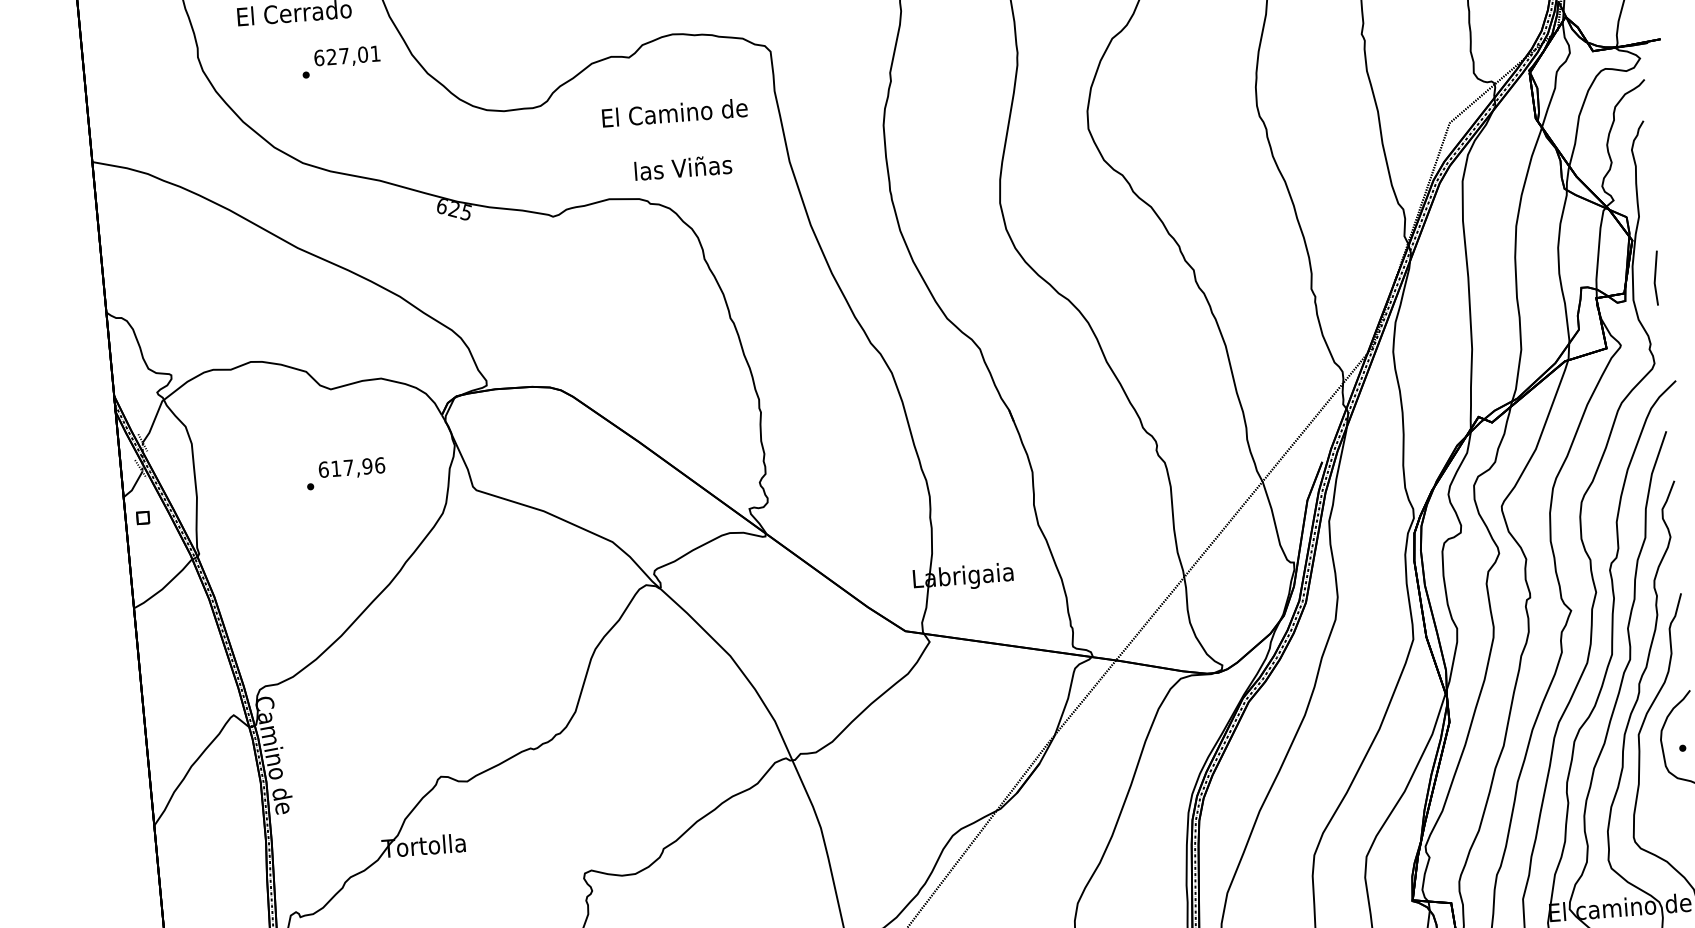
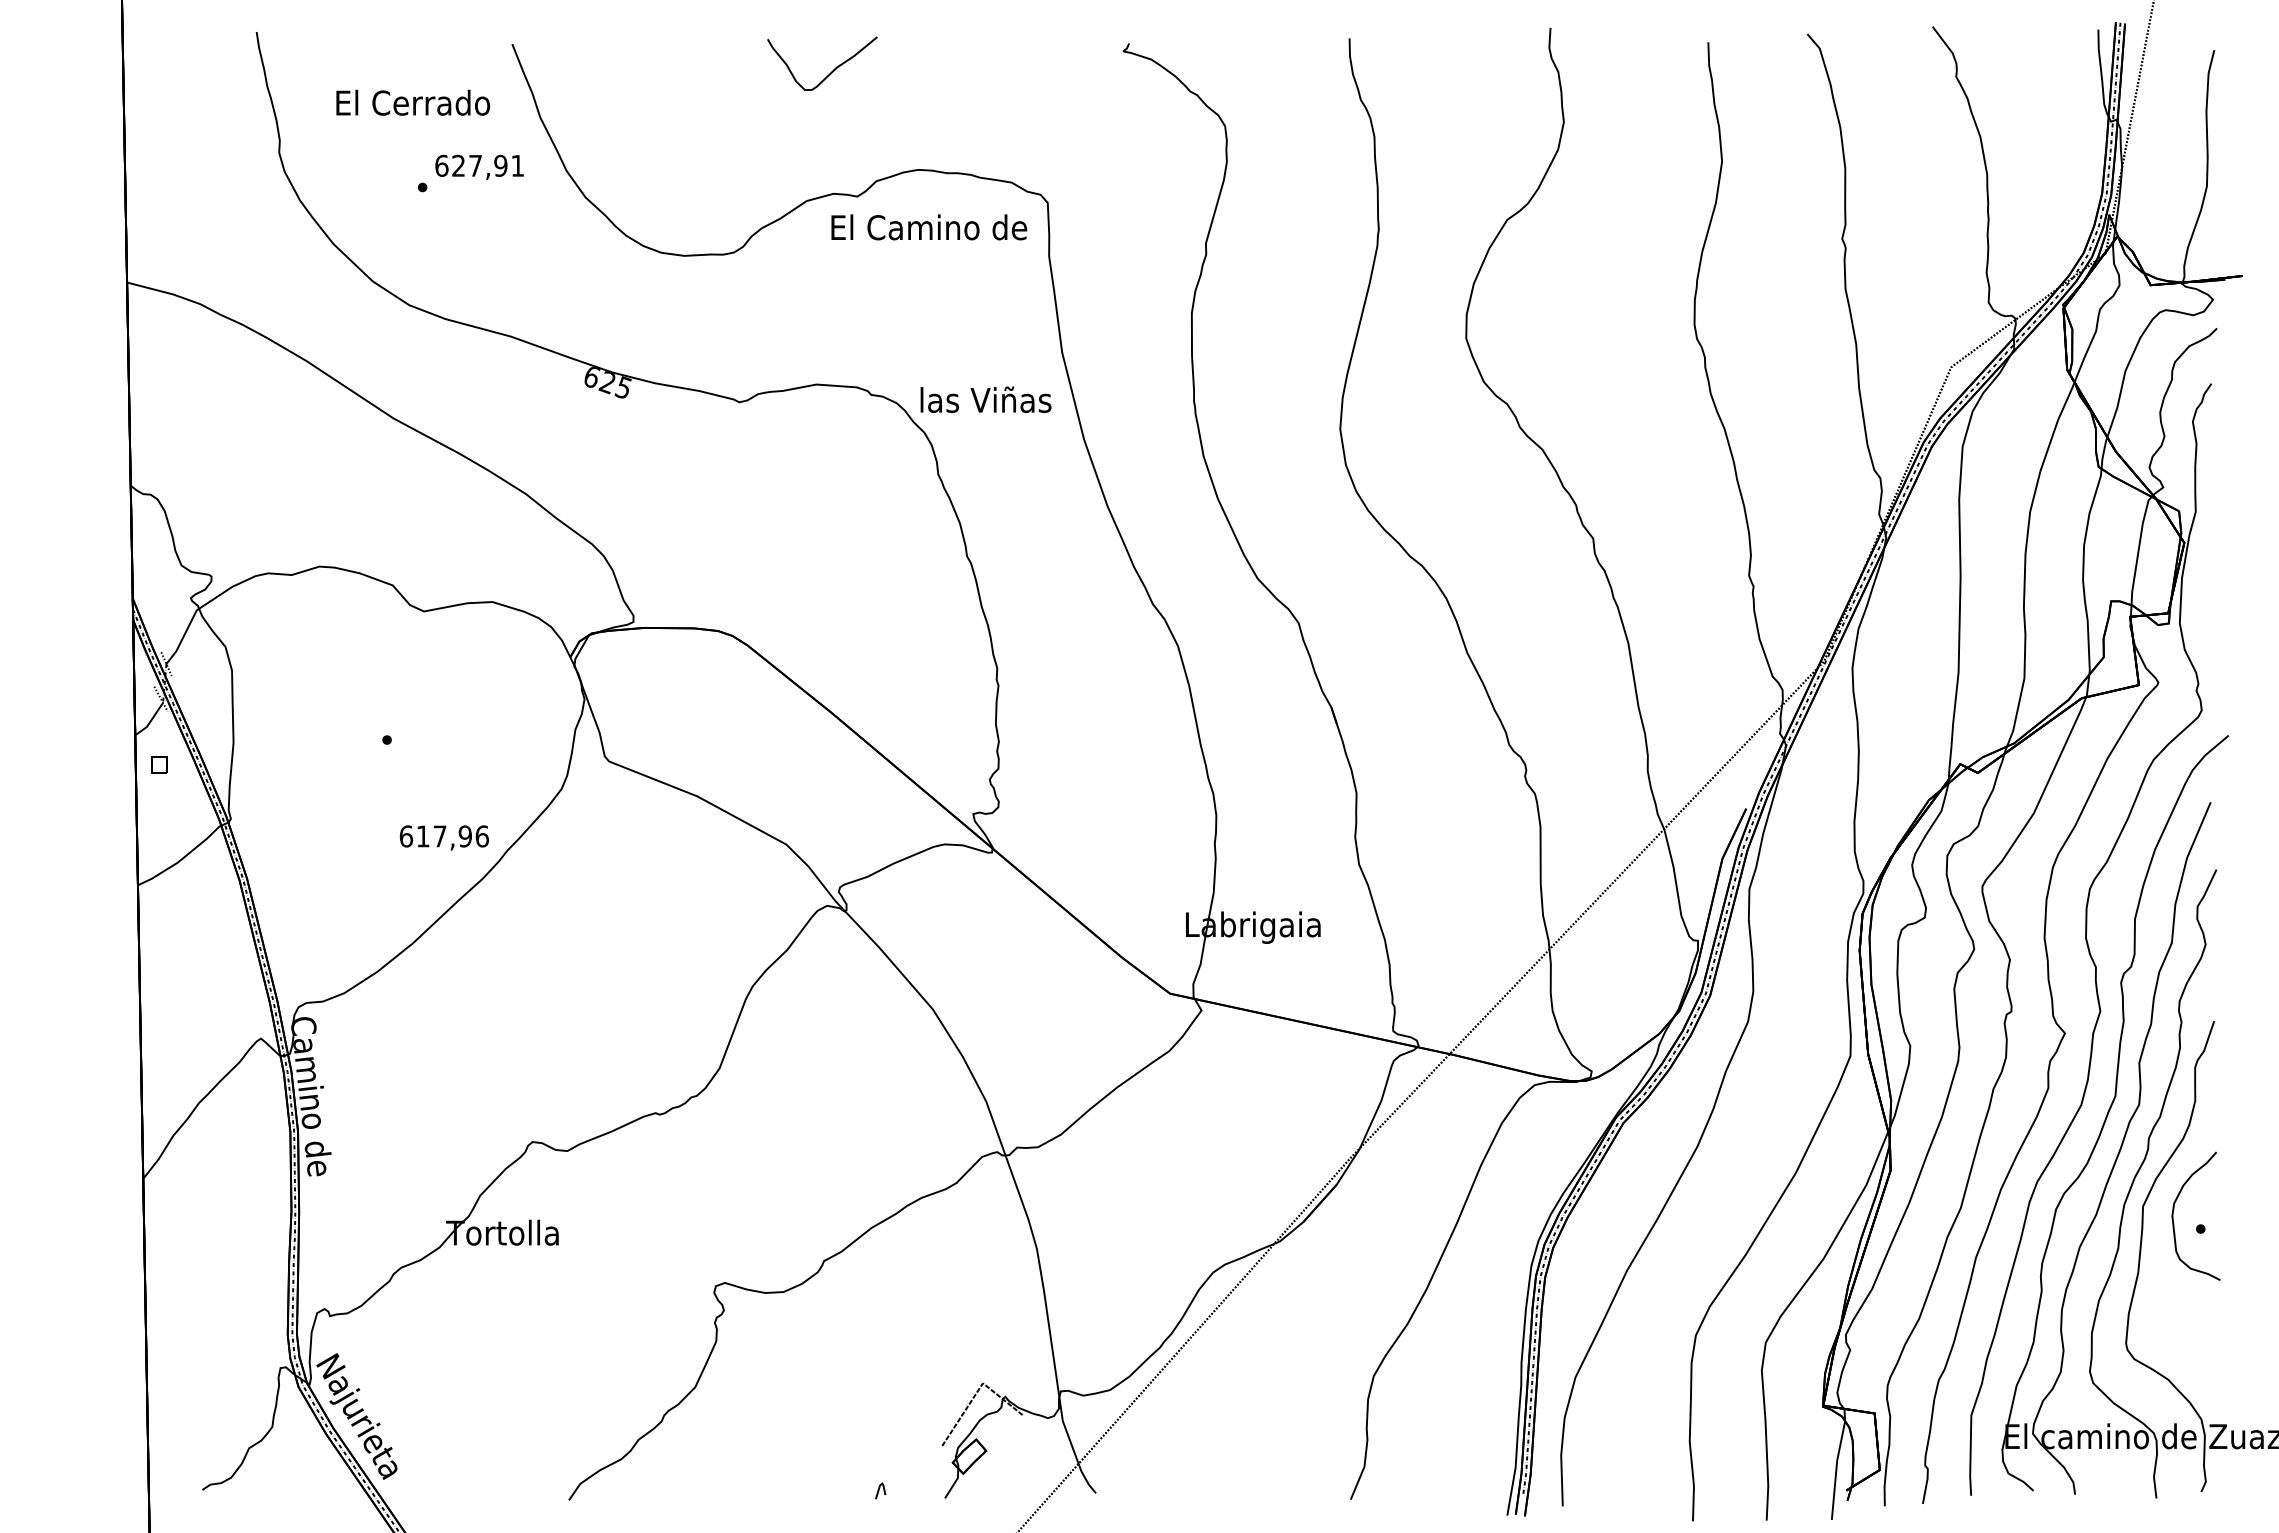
text: (362, 54) -> (500, 165), 627,01 -> 627,91
text: (675, 112) -> (929, 227), moved
text: (682, 167) -> (985, 399), moved
line: (1656, 277) -> (2212, 594), removed
text: (351, 468) -> (443, 837), moved

